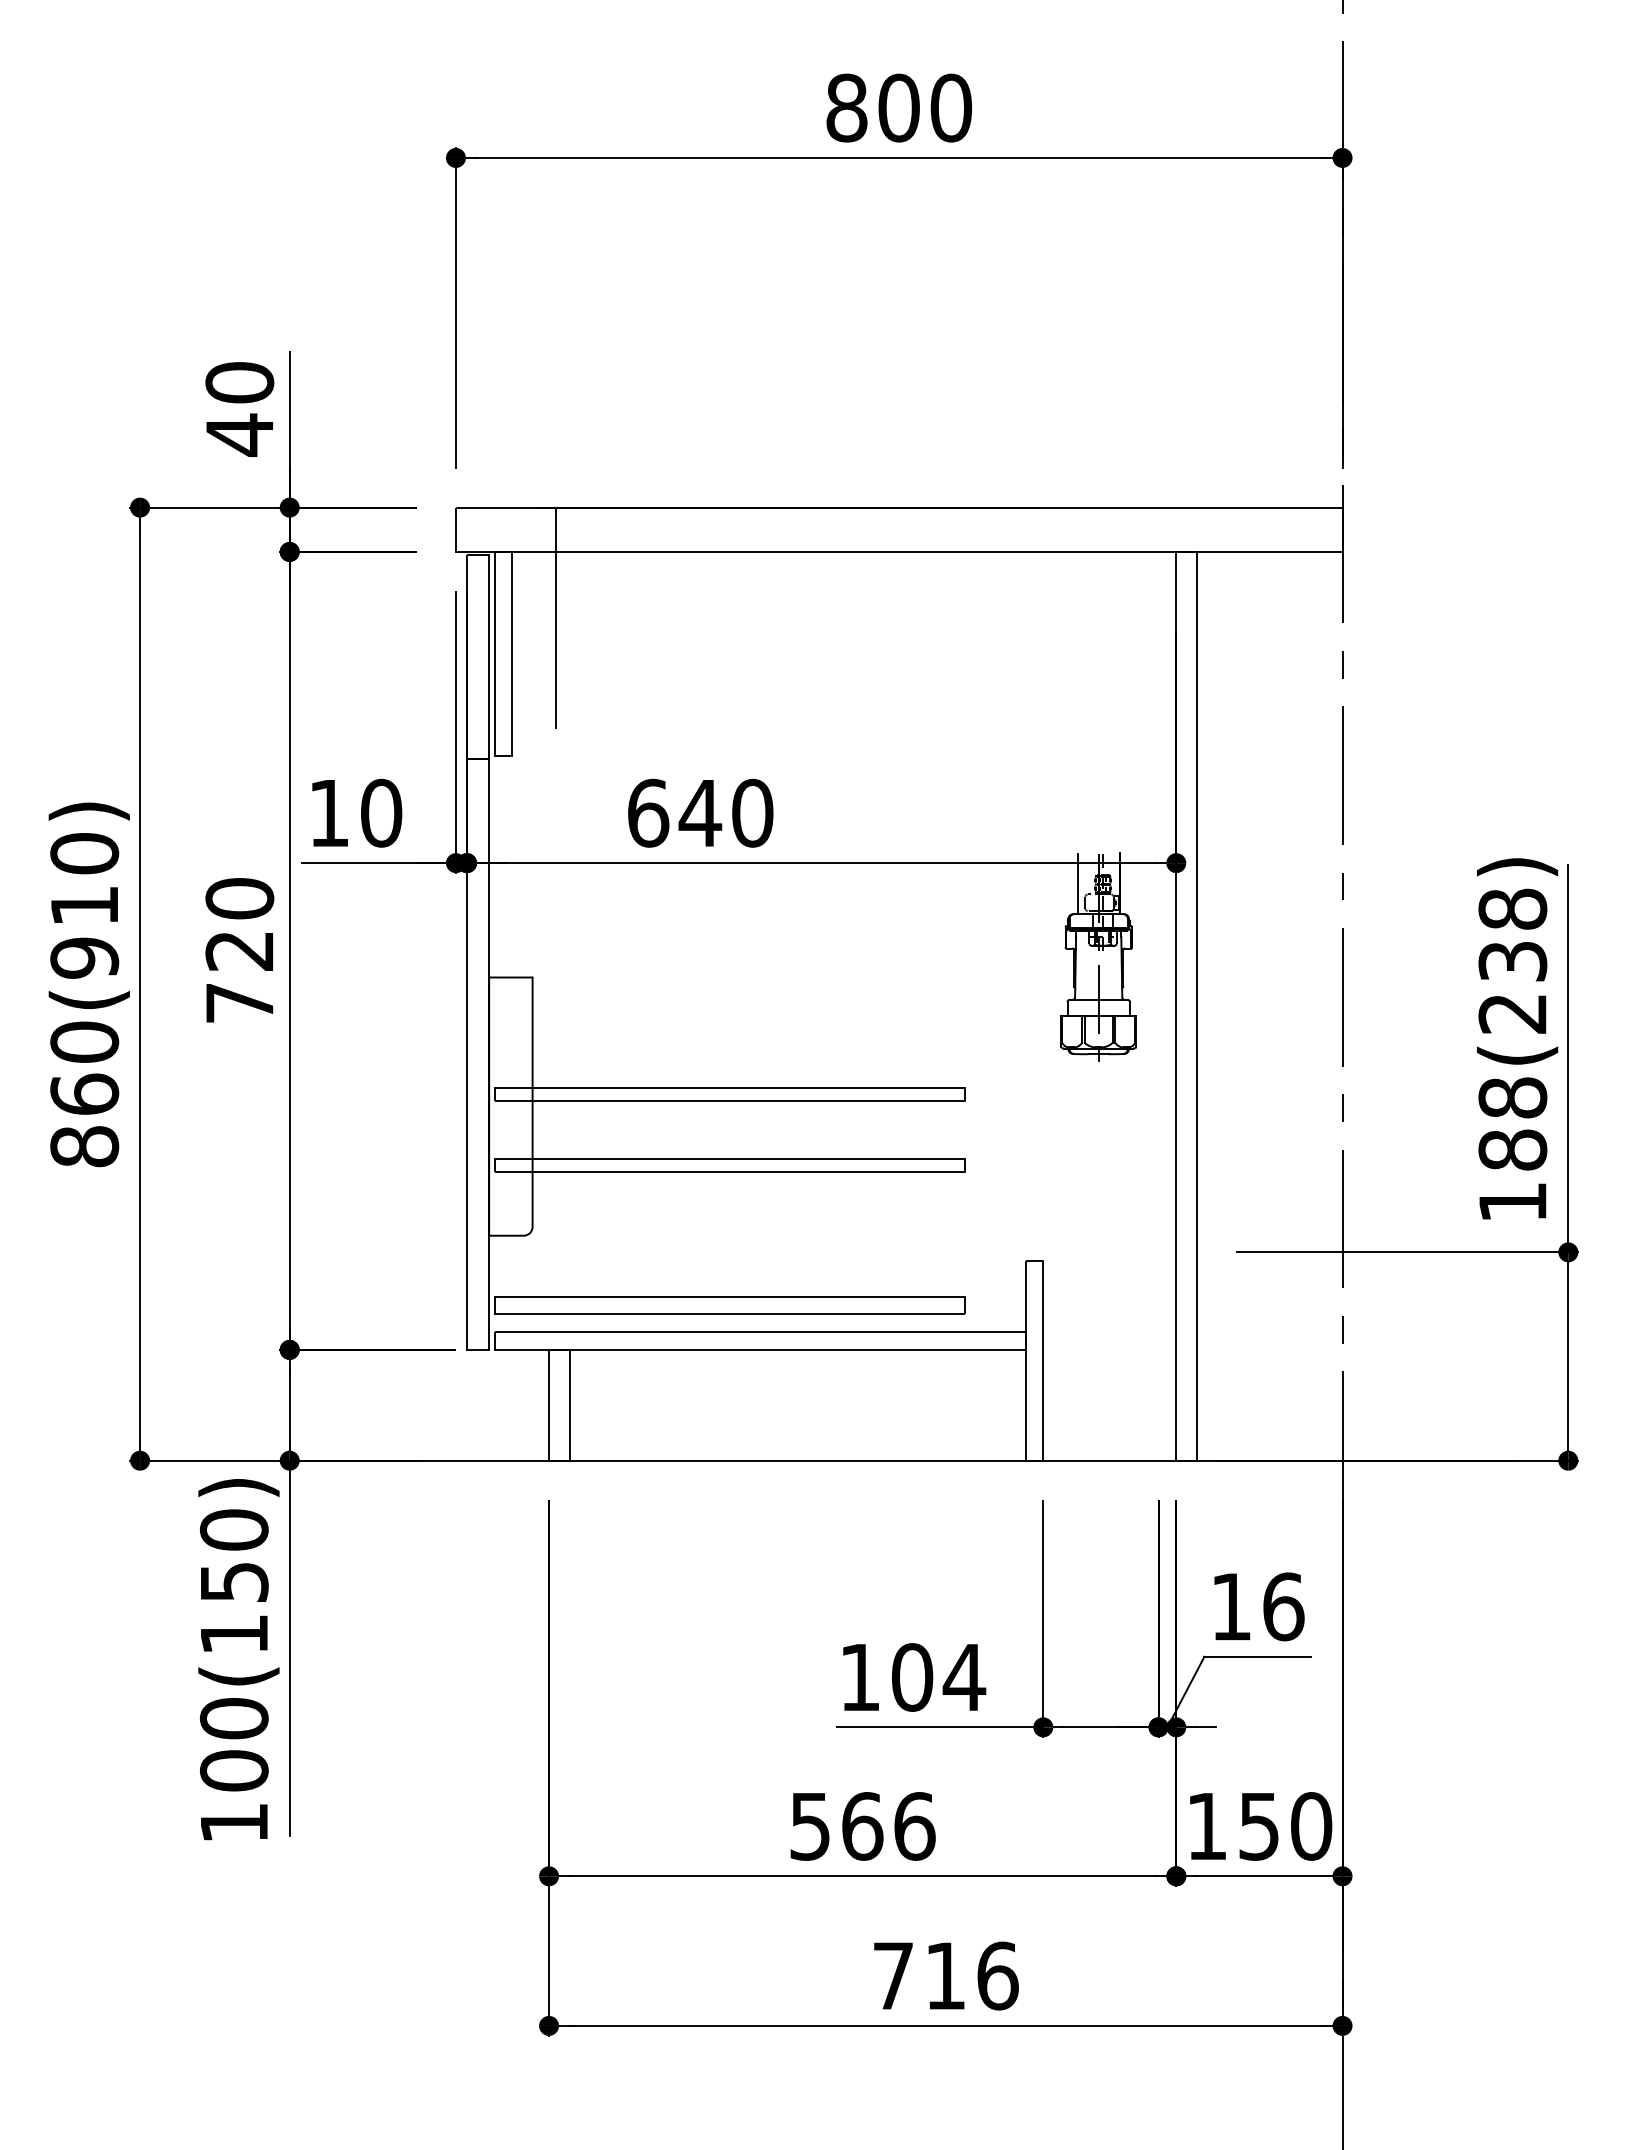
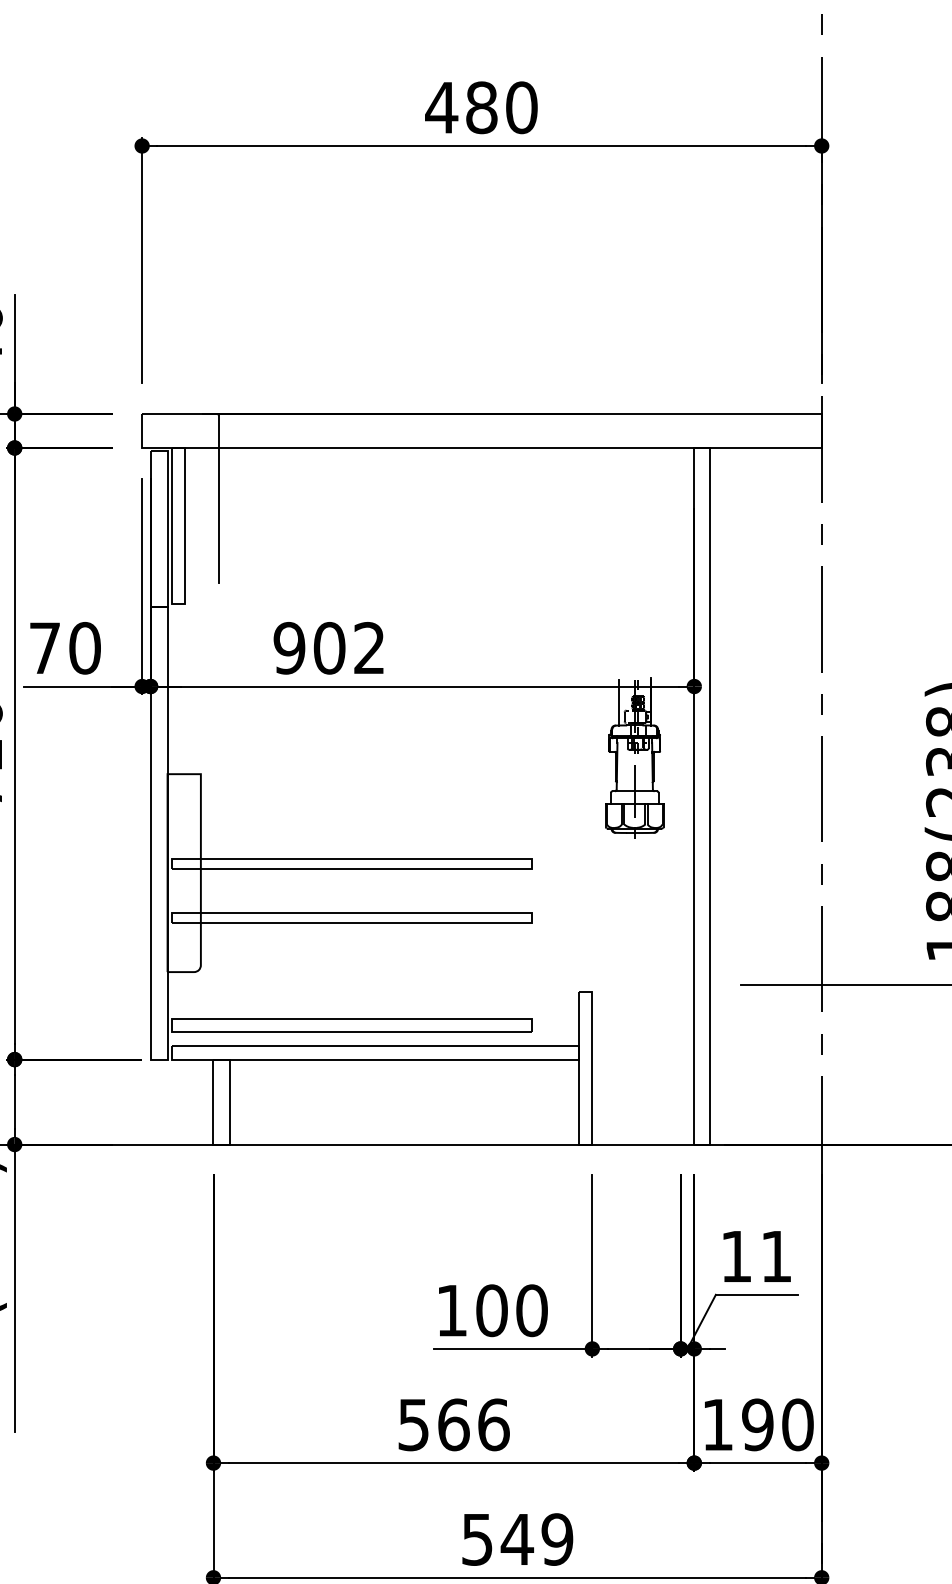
text: (872, 107) -> (461, 107), 800 -> 480
text: (700, 812) -> (329, 647), 640 -> 902
text: (329, 813) -> (45, 648), 10 -> 70
text: (1283, 1606) -> (776, 1256), 16 -> 11
text: (964, 1677) -> (531, 1310), 104 -> 100
text: (1258, 1826) -> (757, 1424), 150 -> 190
text: (945, 1975) -> (517, 1539), 716 -> 549

